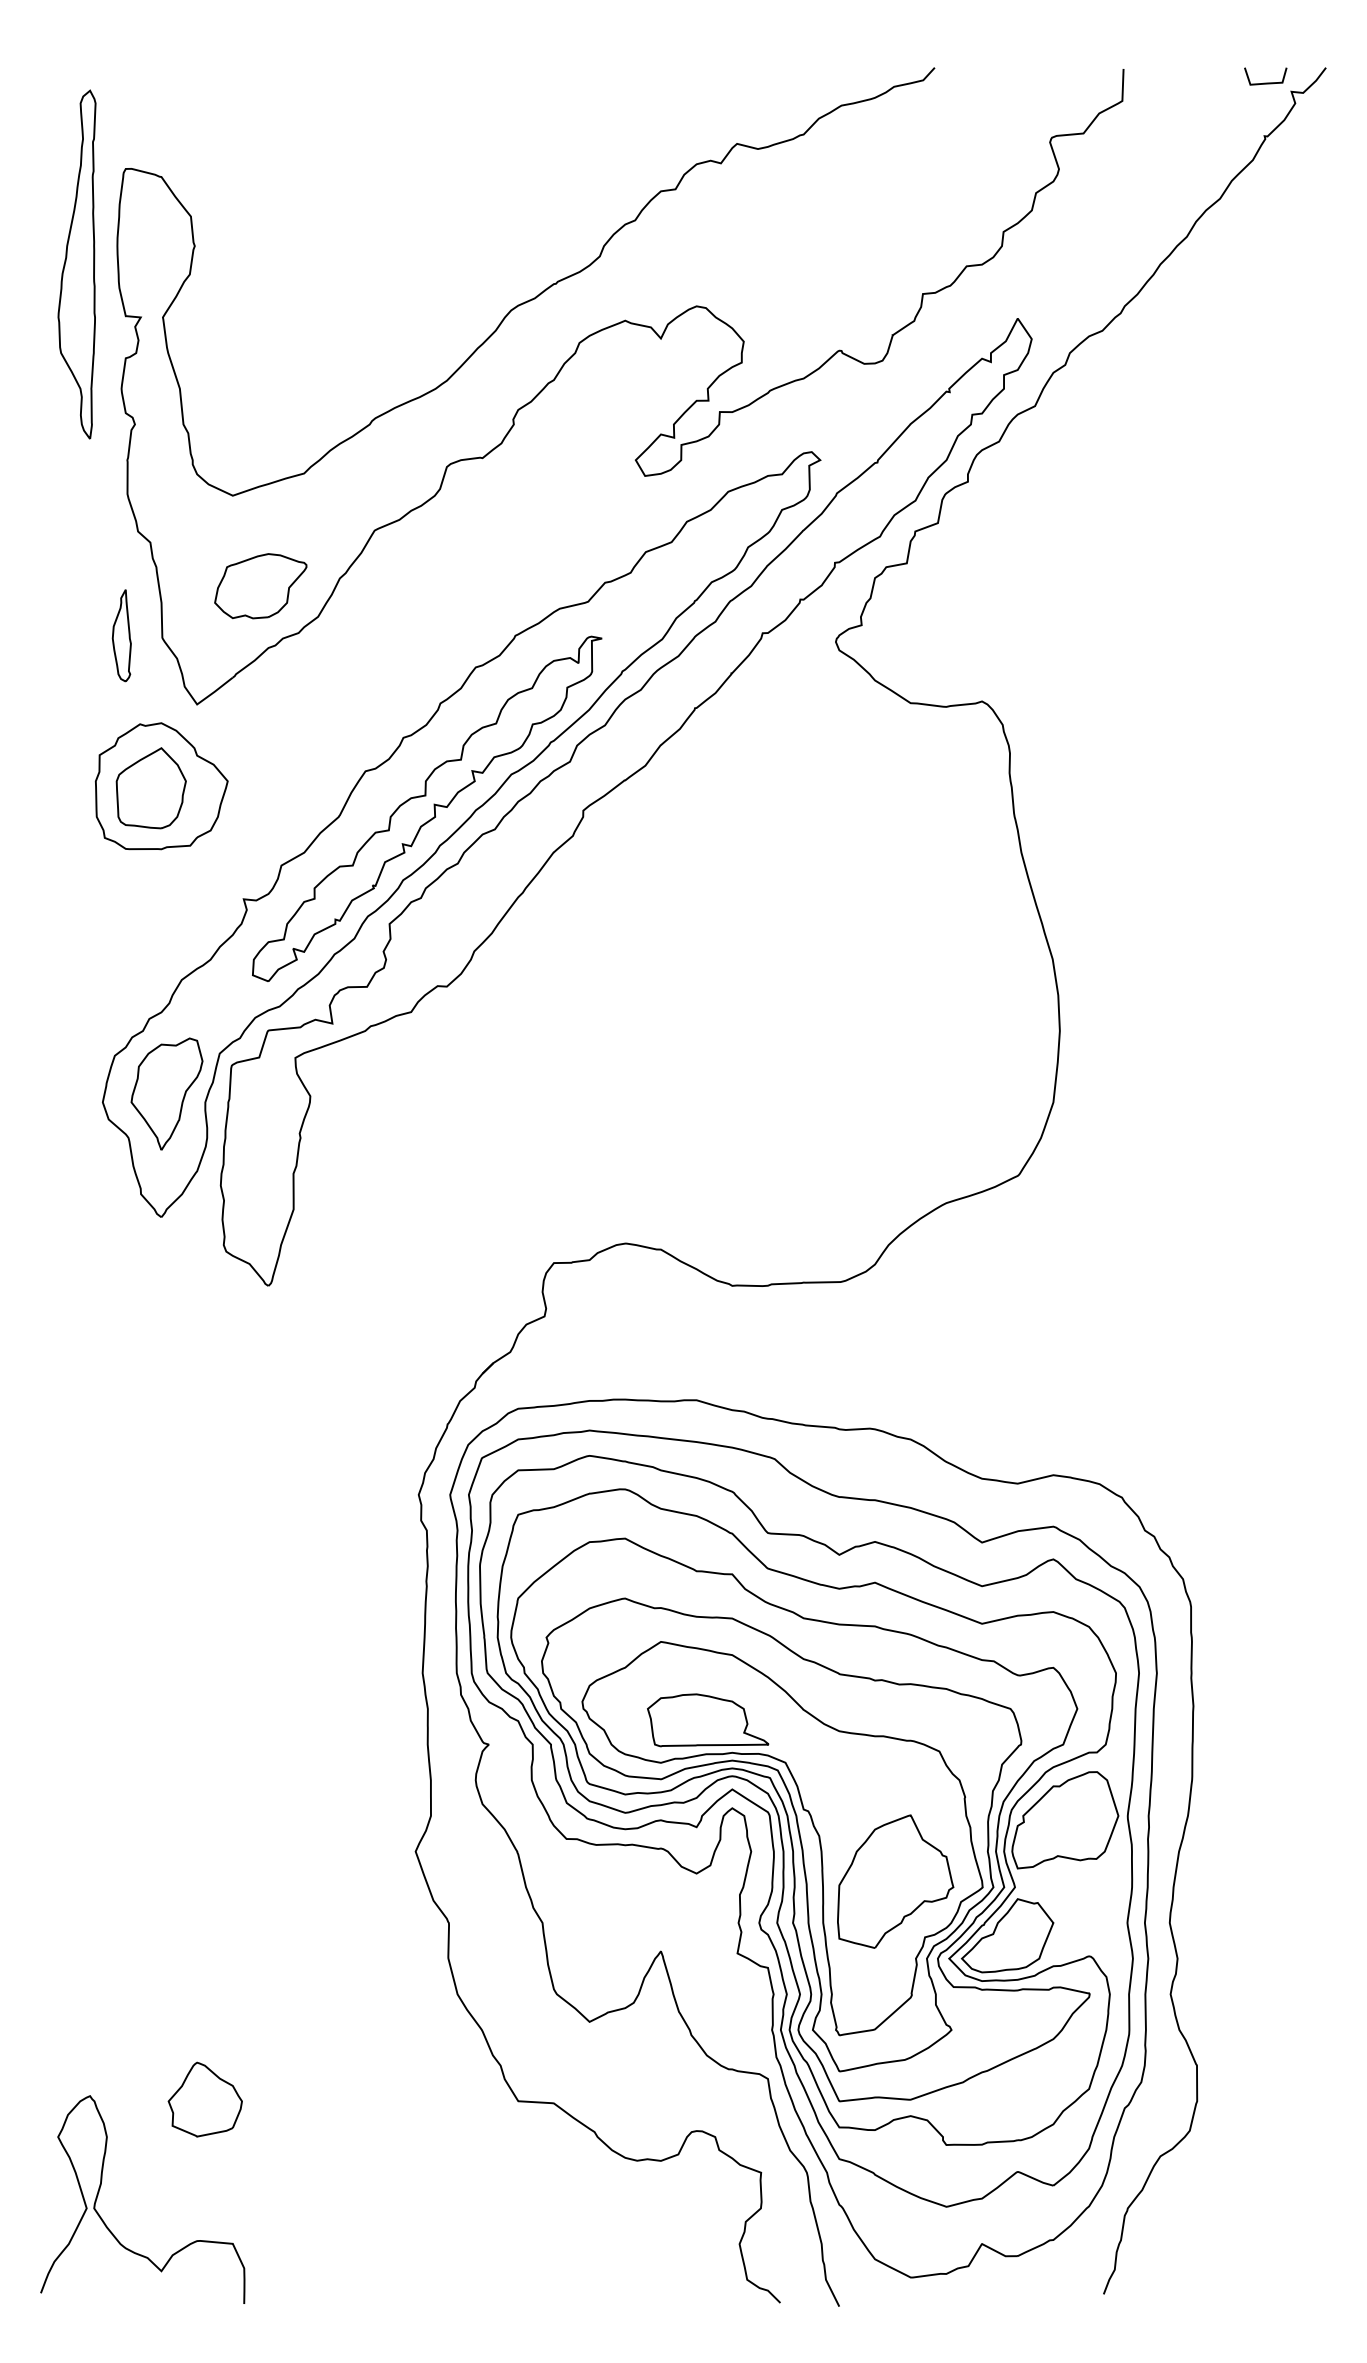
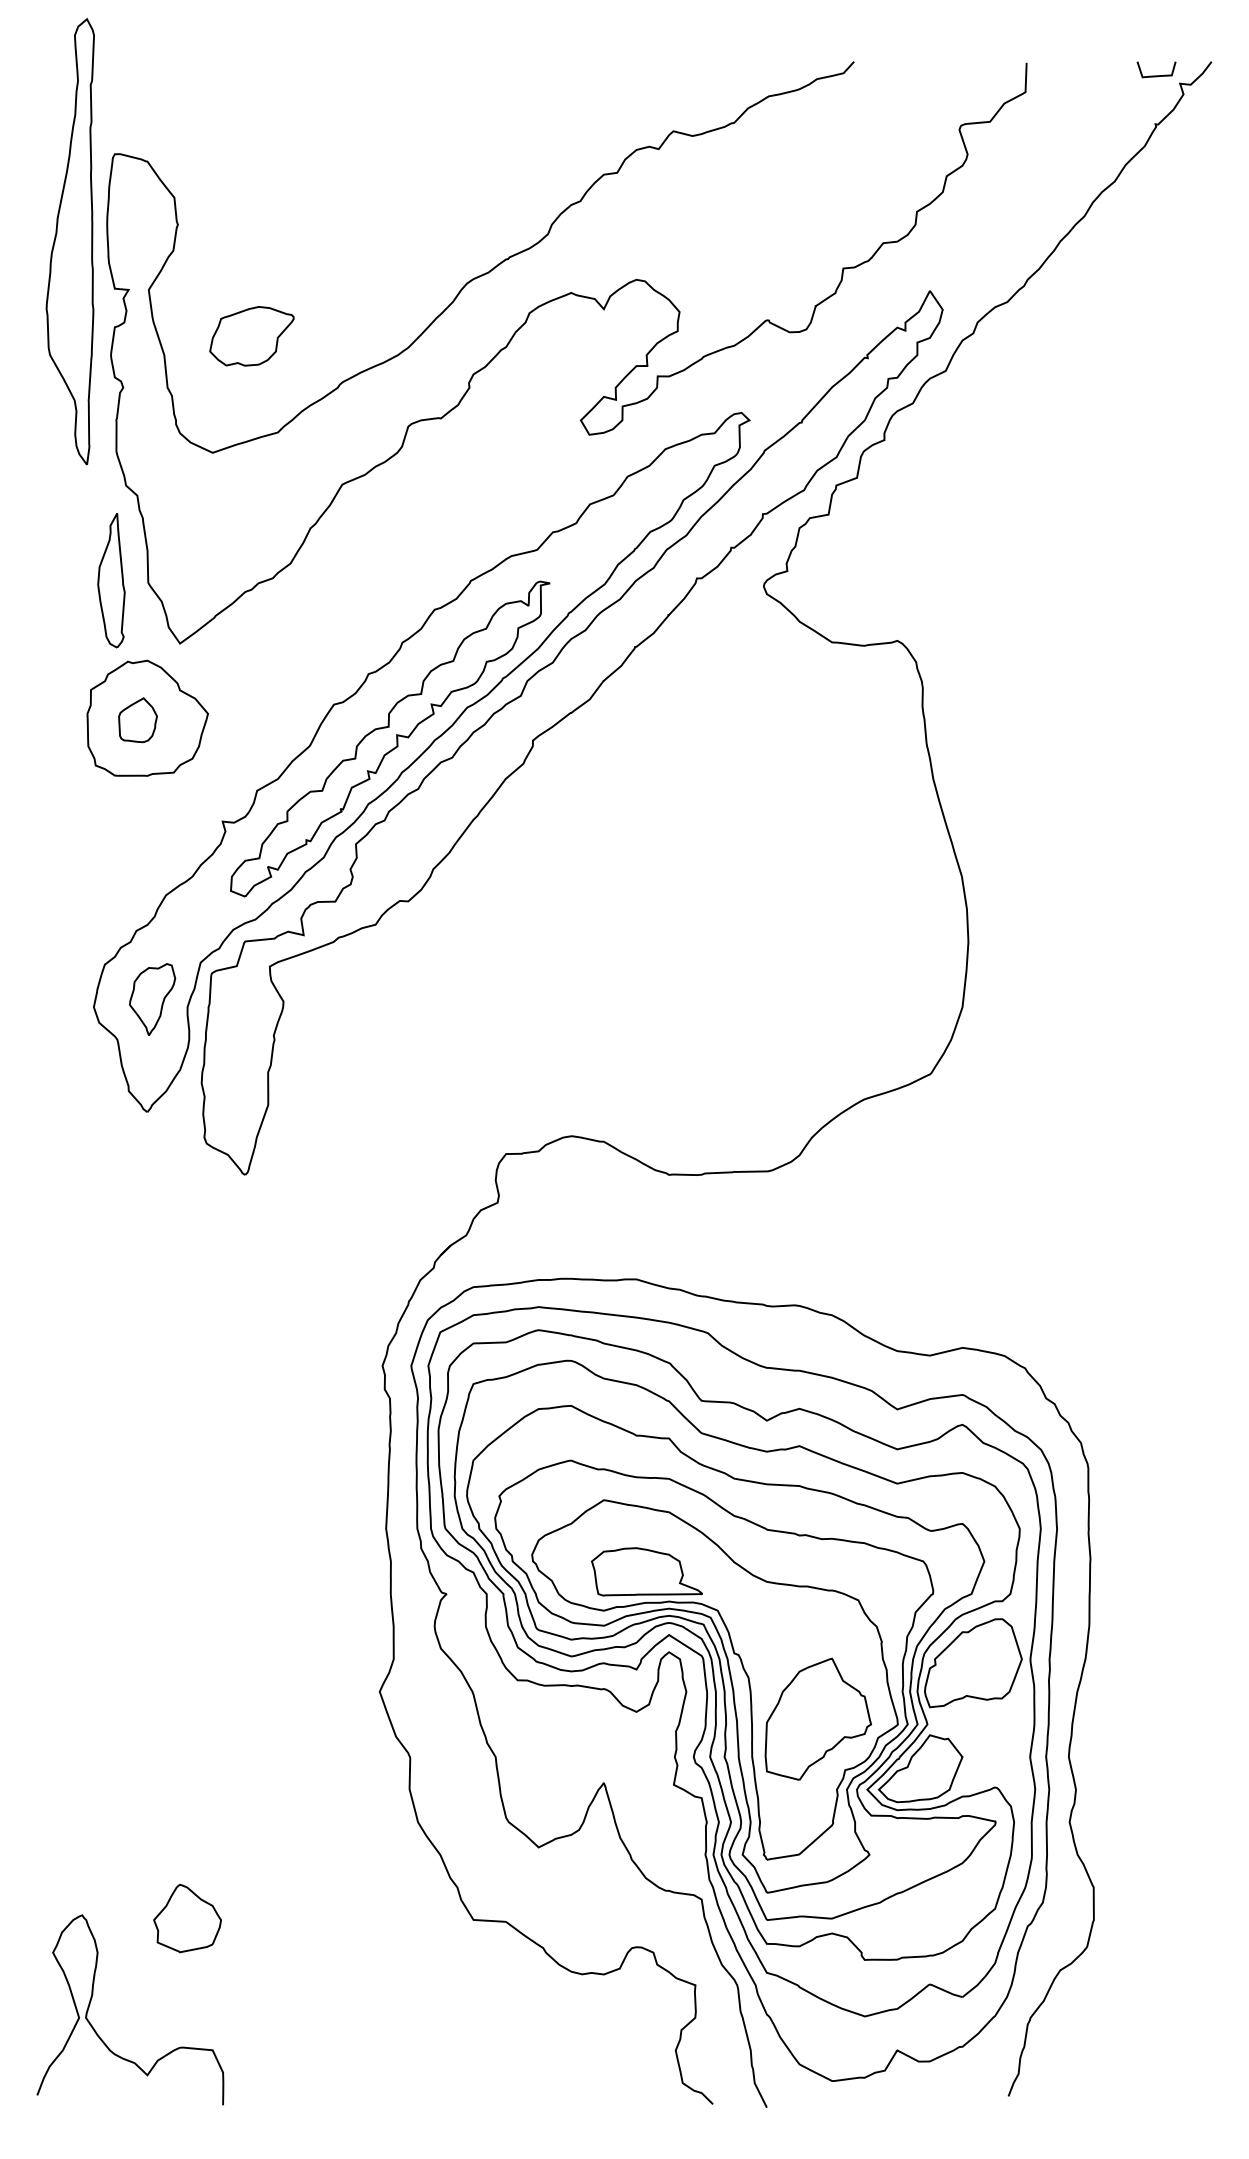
part: (76, 264) -> (69, 241), size x1.4
part: (260, 586) -> (251, 336), moved
part: (121, 635) -> (110, 580), size x1.6
part: (150, 788) -> (137, 720), size x0.6
part: (166, 1093) -> (152, 999), size x0.7

